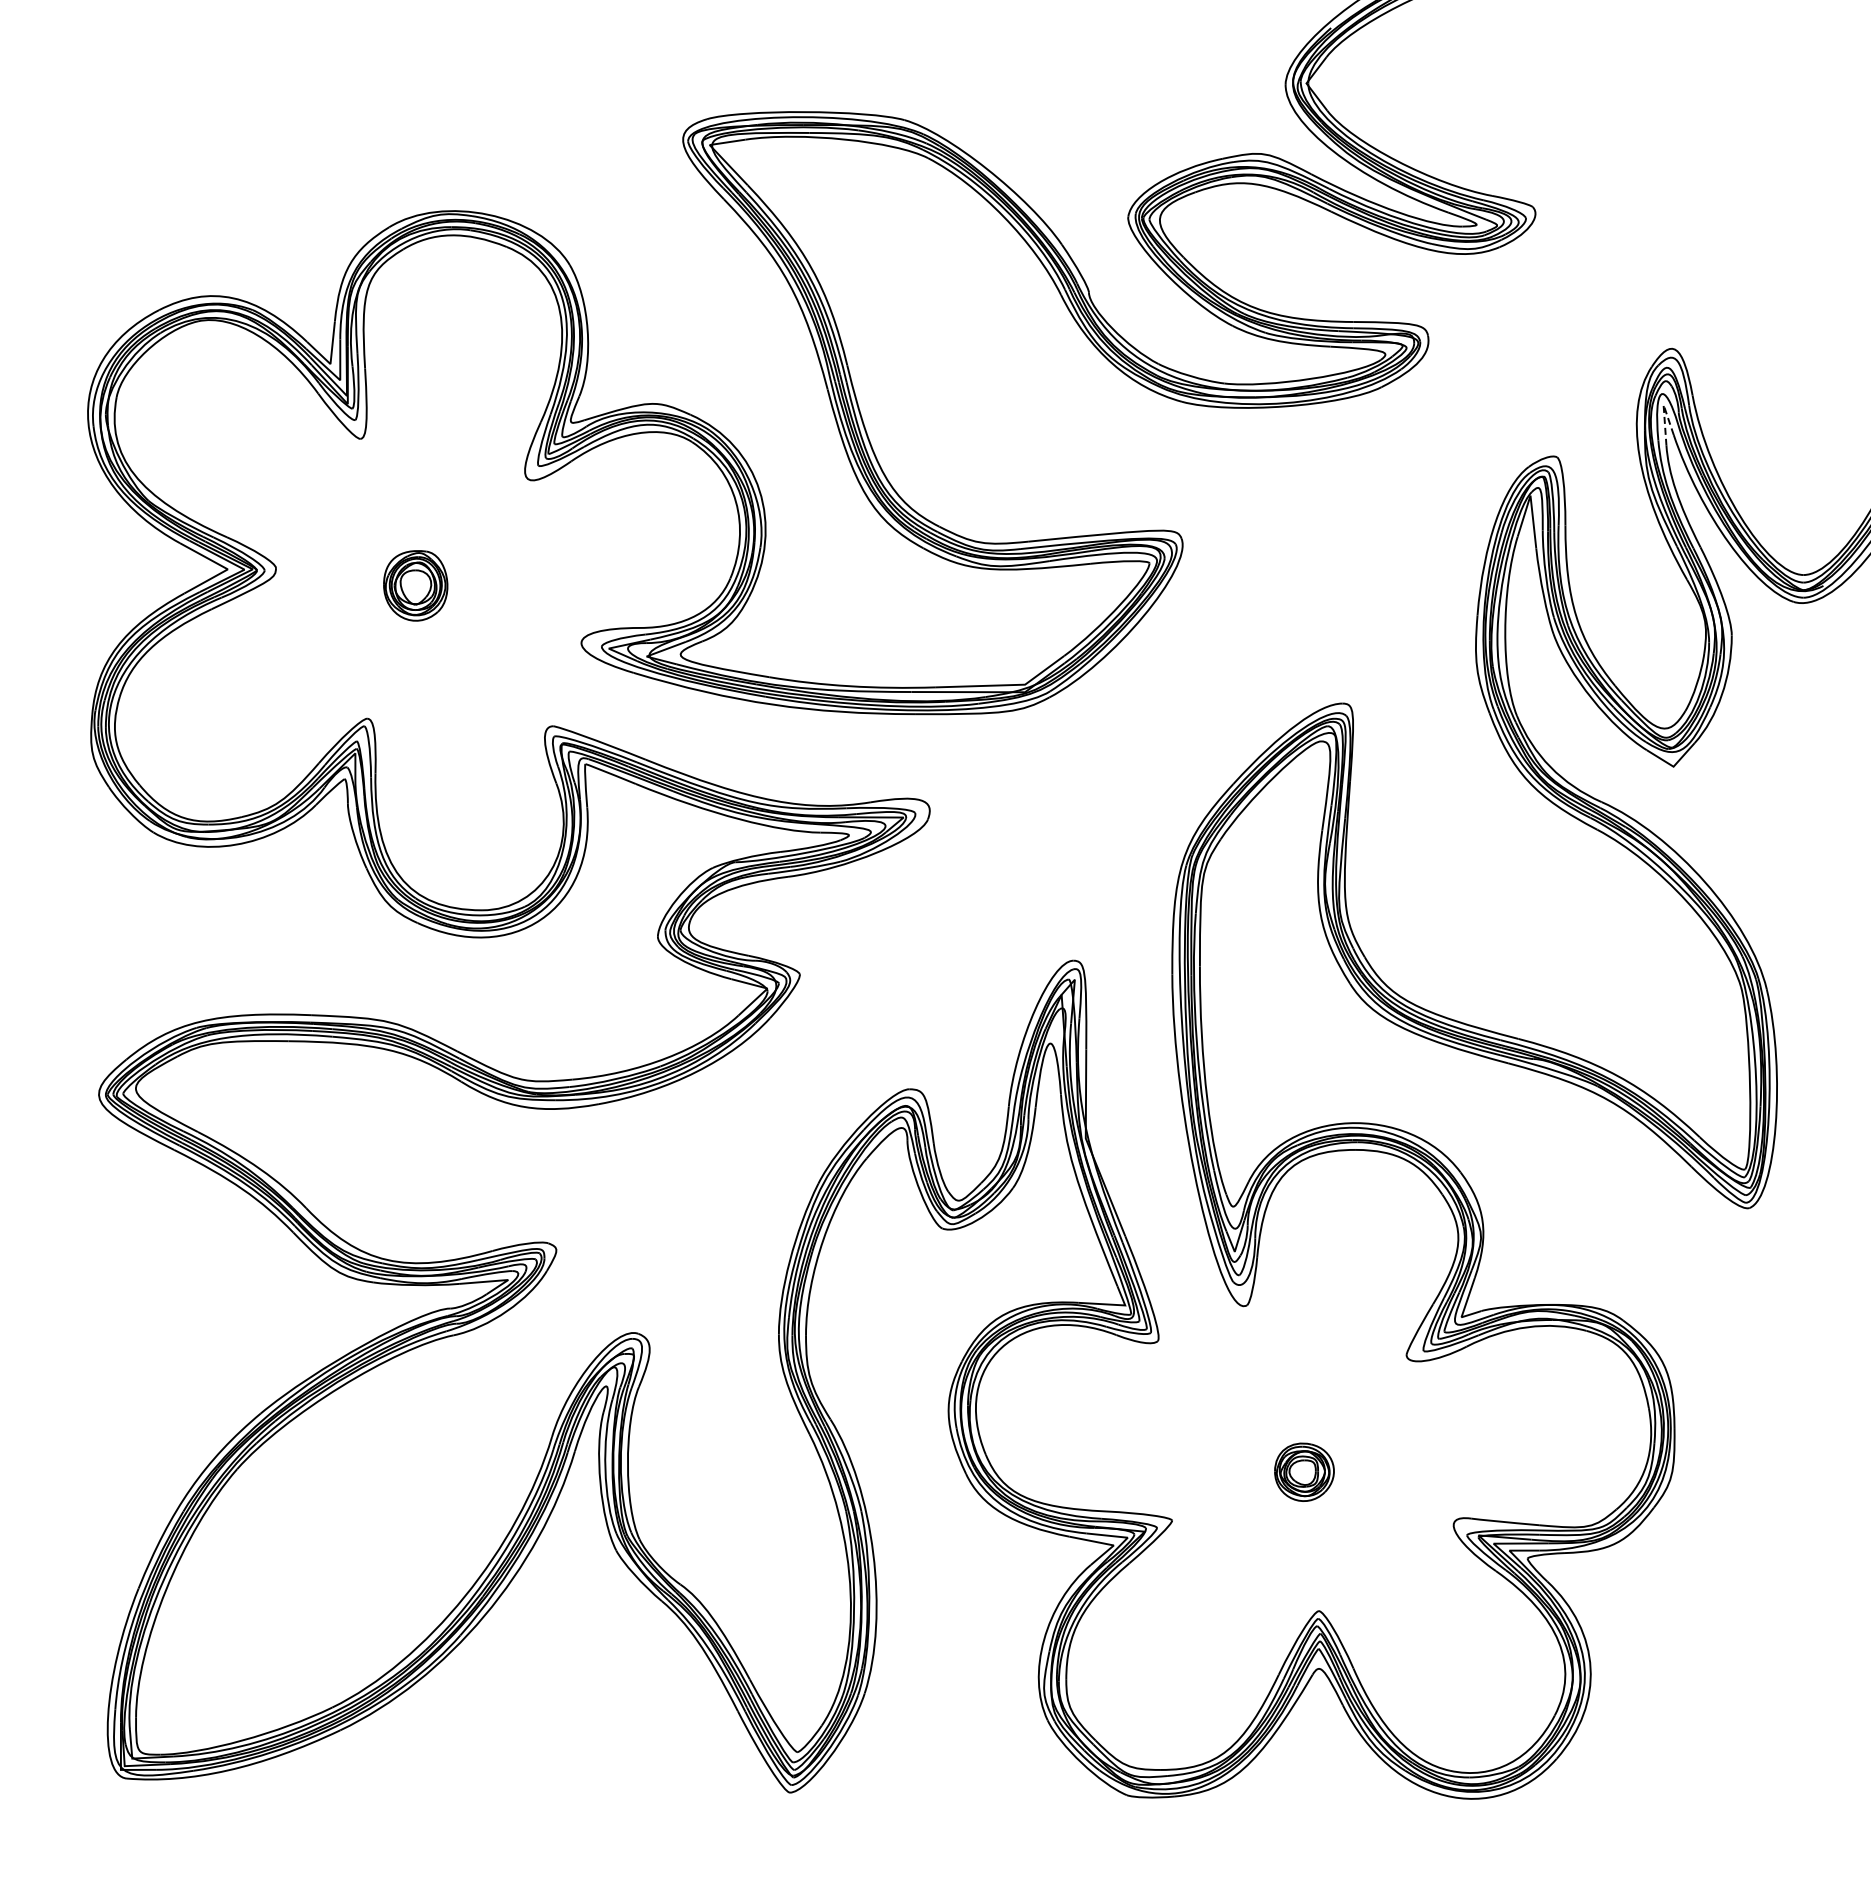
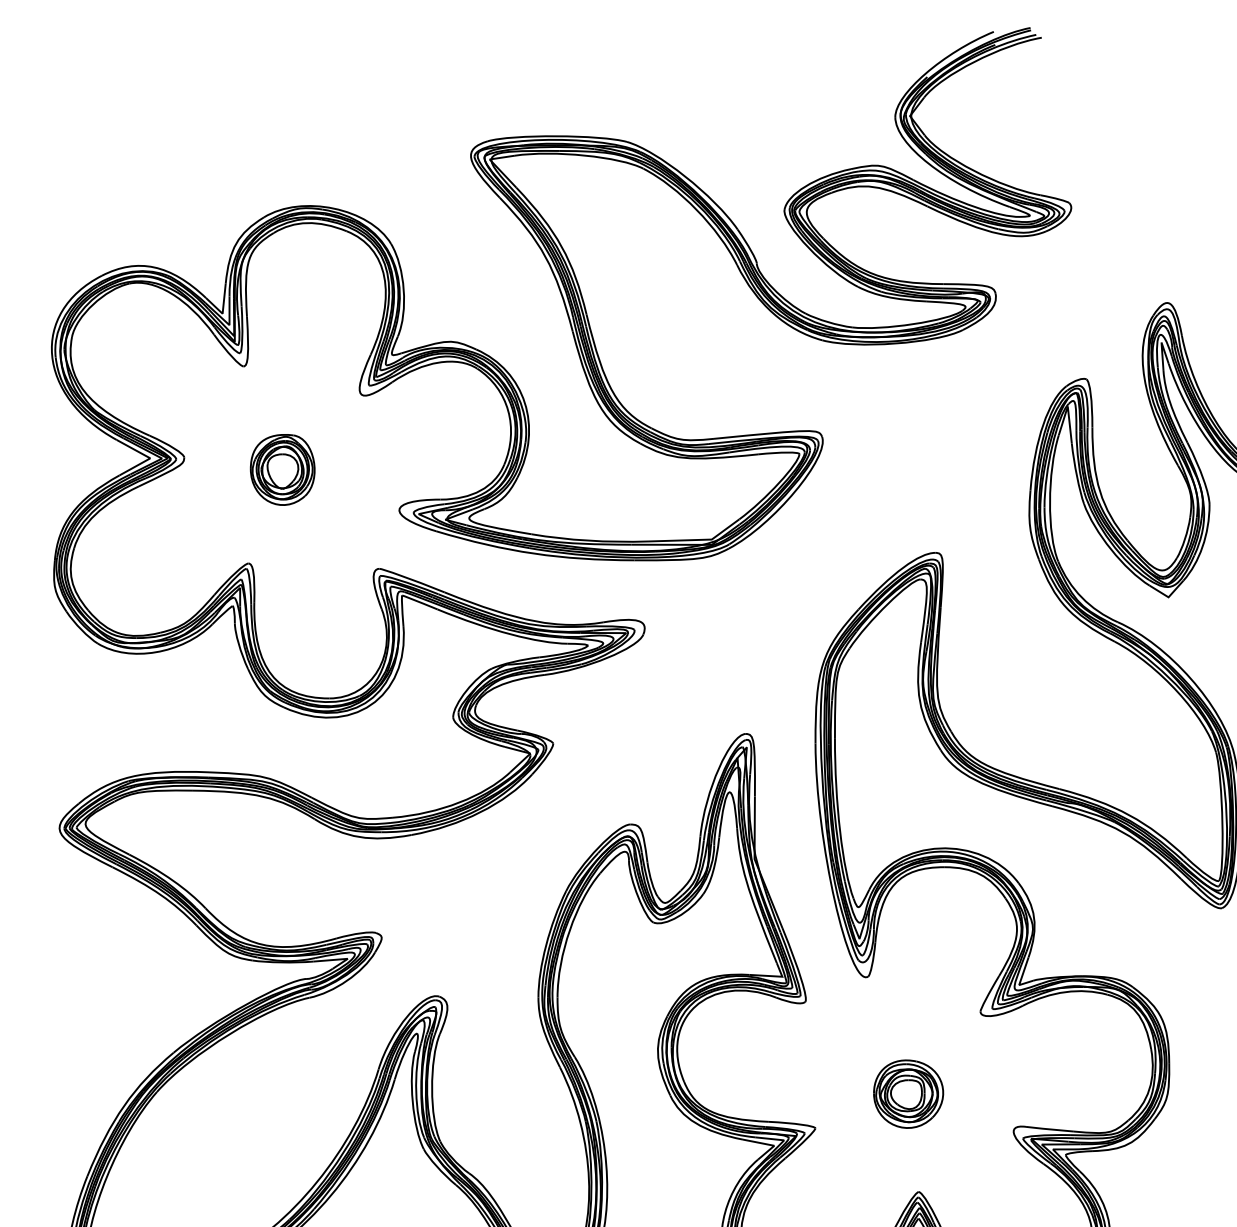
line: (1663, 408) -> (1161, 345), dashed -> solid
part: (415, 585) -> (282, 469), size x1.43
part: (1304, 1472) -> (908, 1094), size x1.67

